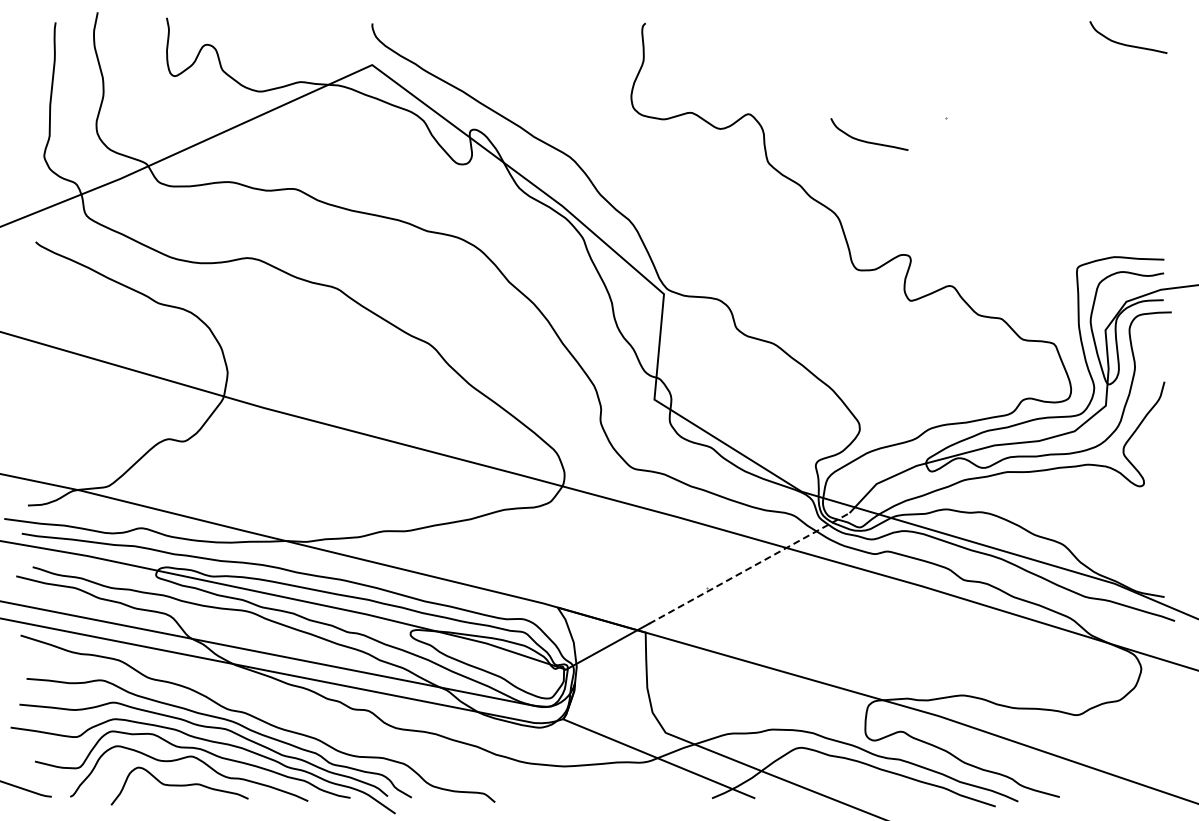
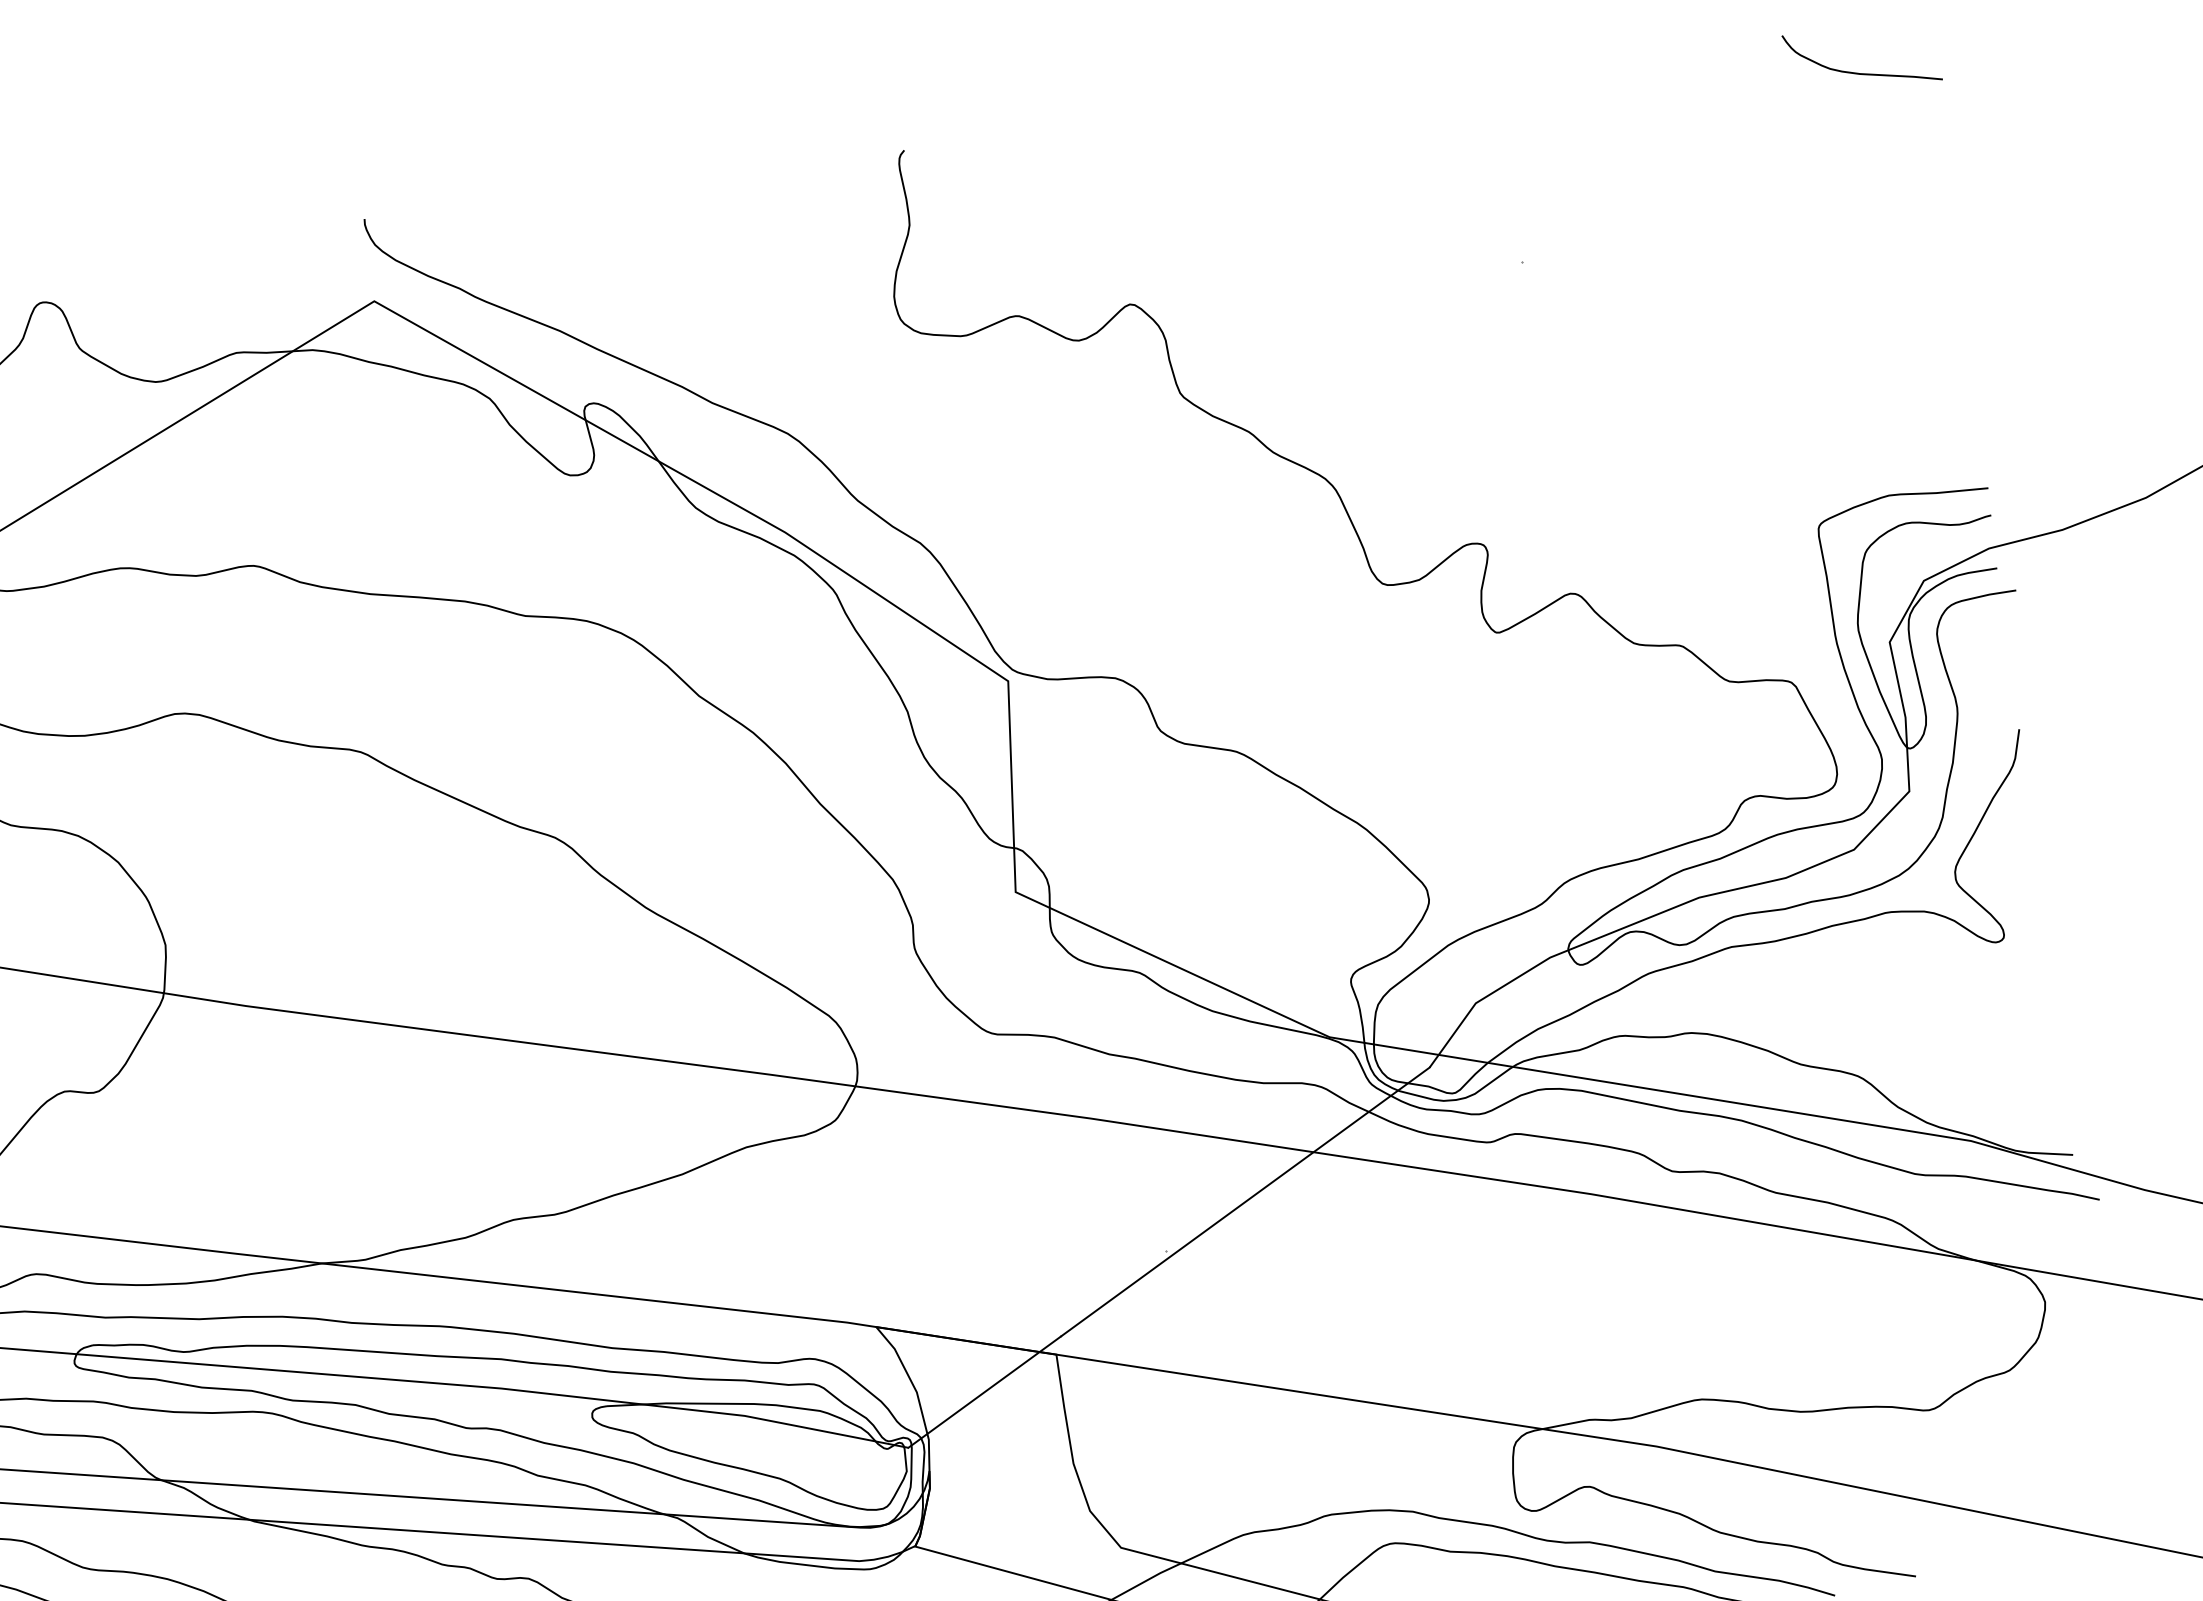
curve: (869, 141) -> (1376, 328), removed
line: (749, 568) -> (1245, 1202), dashed -> solid

